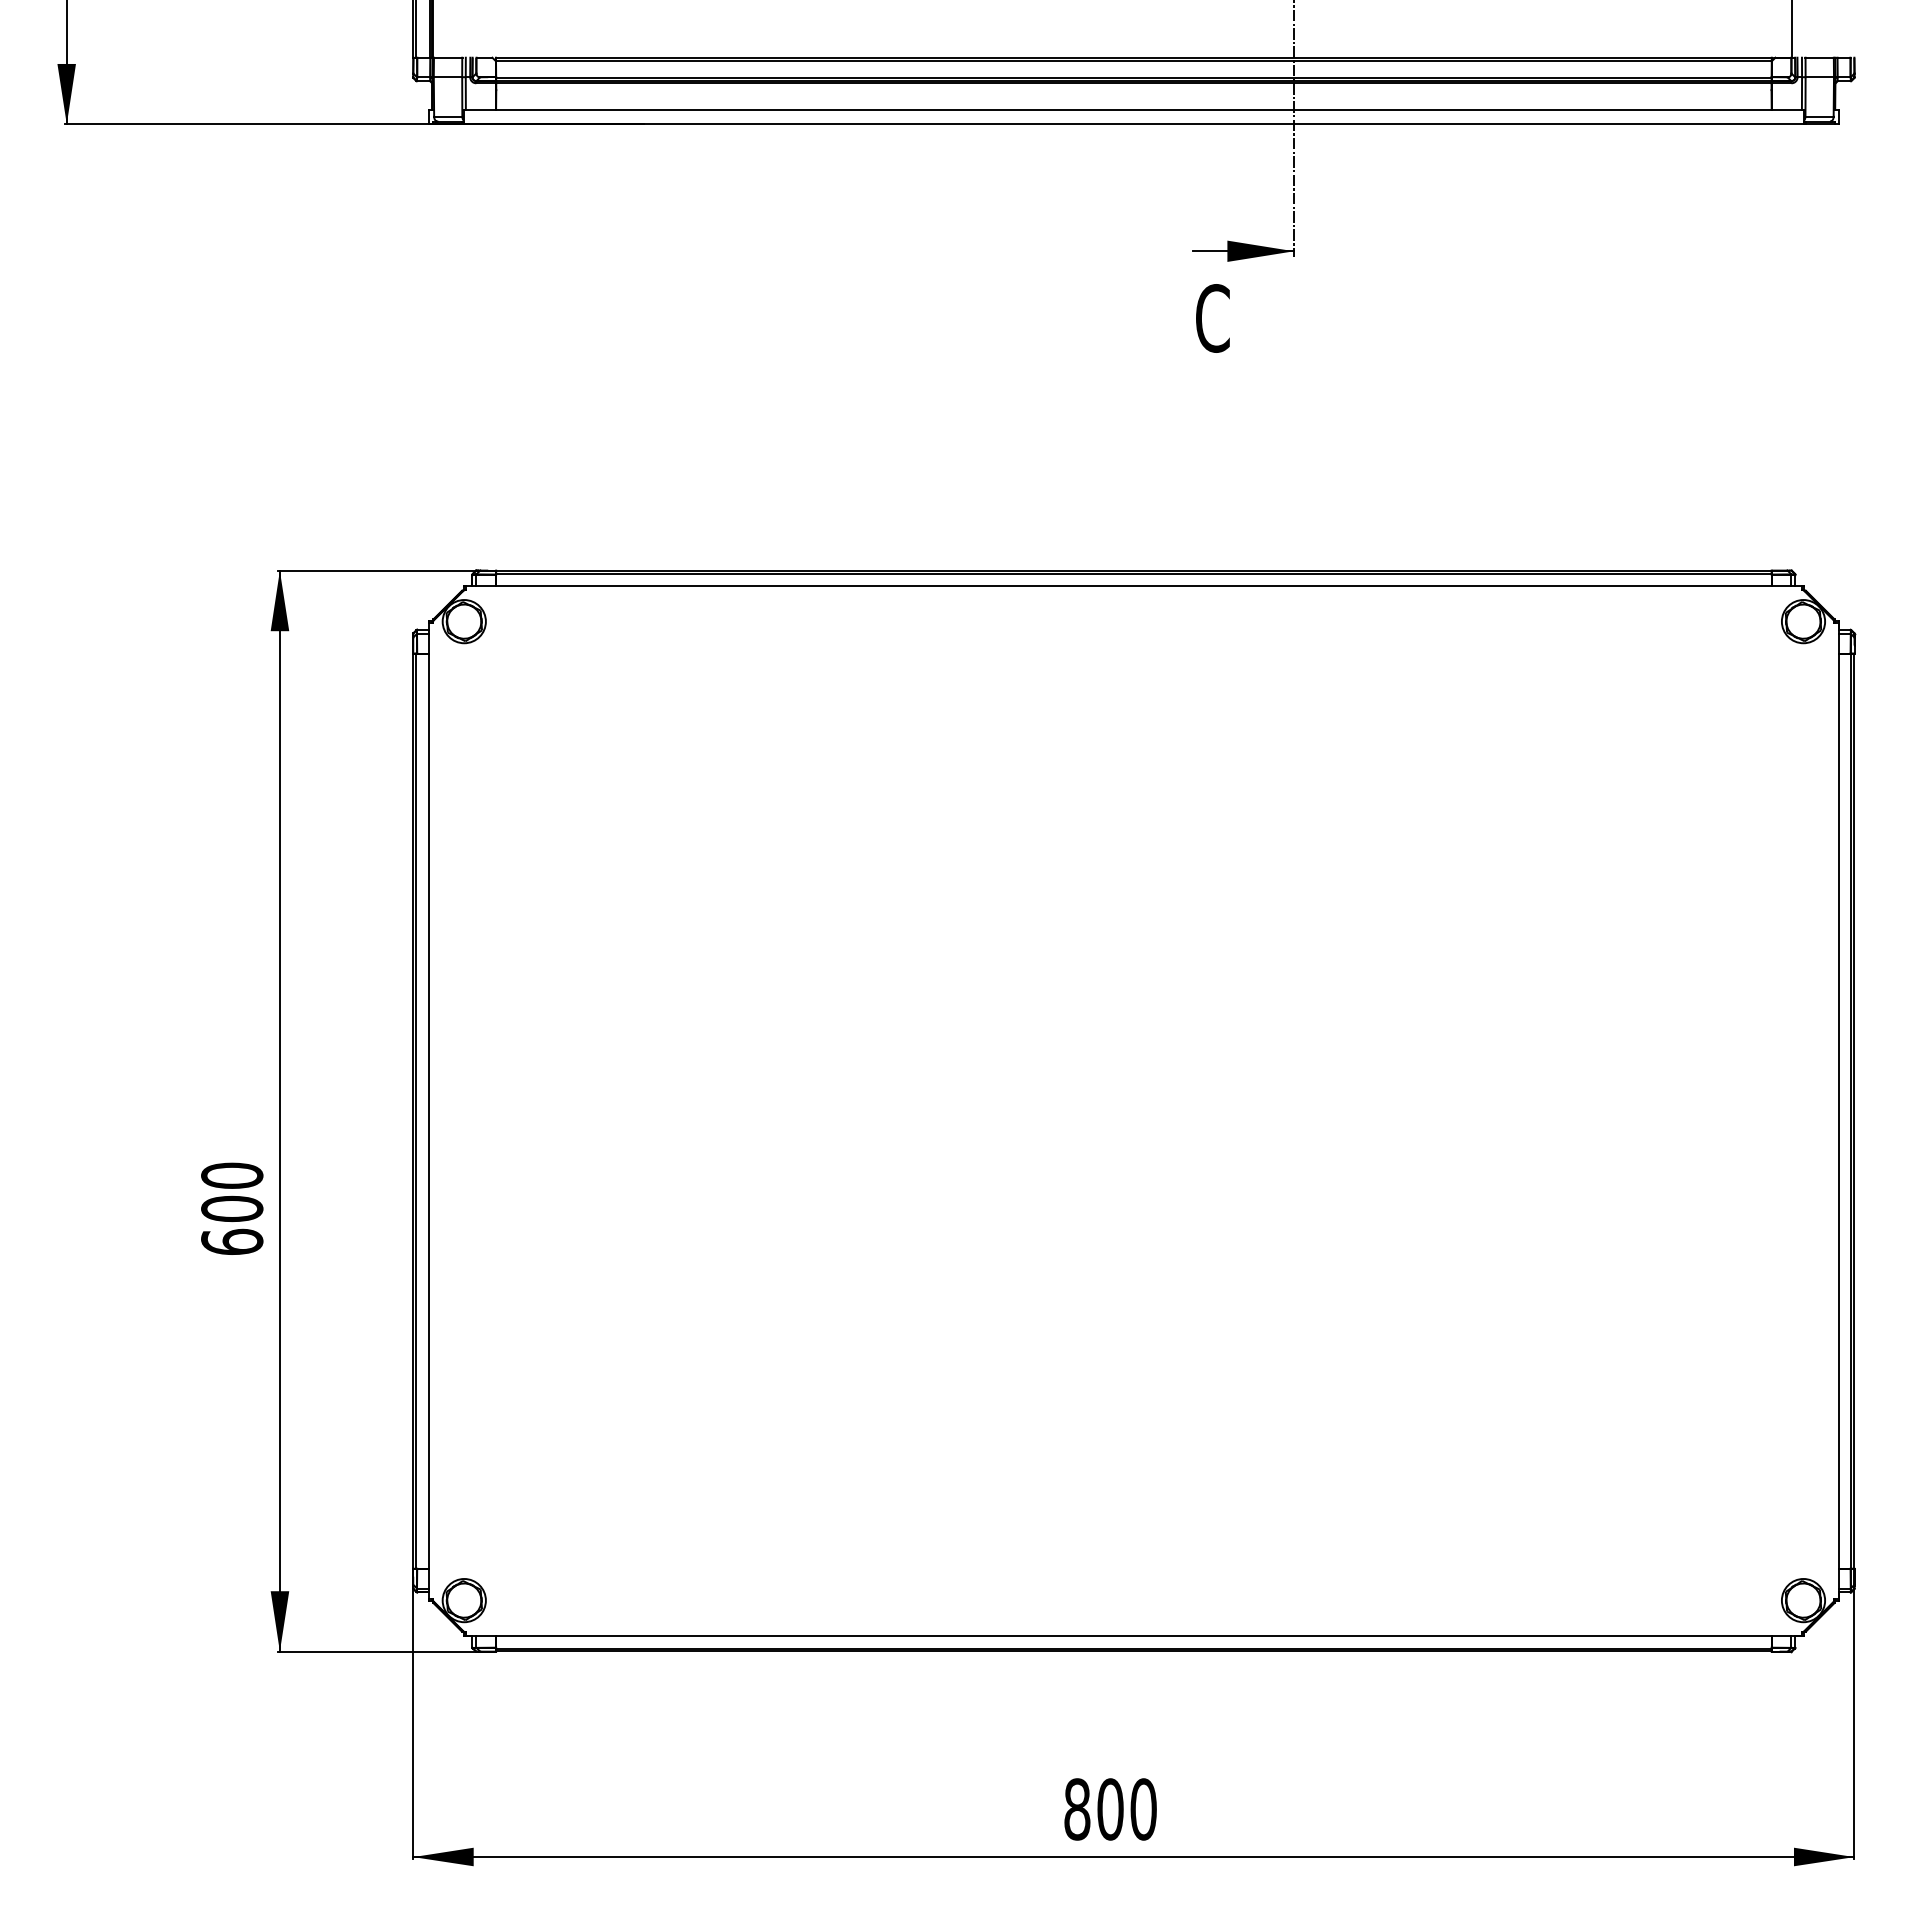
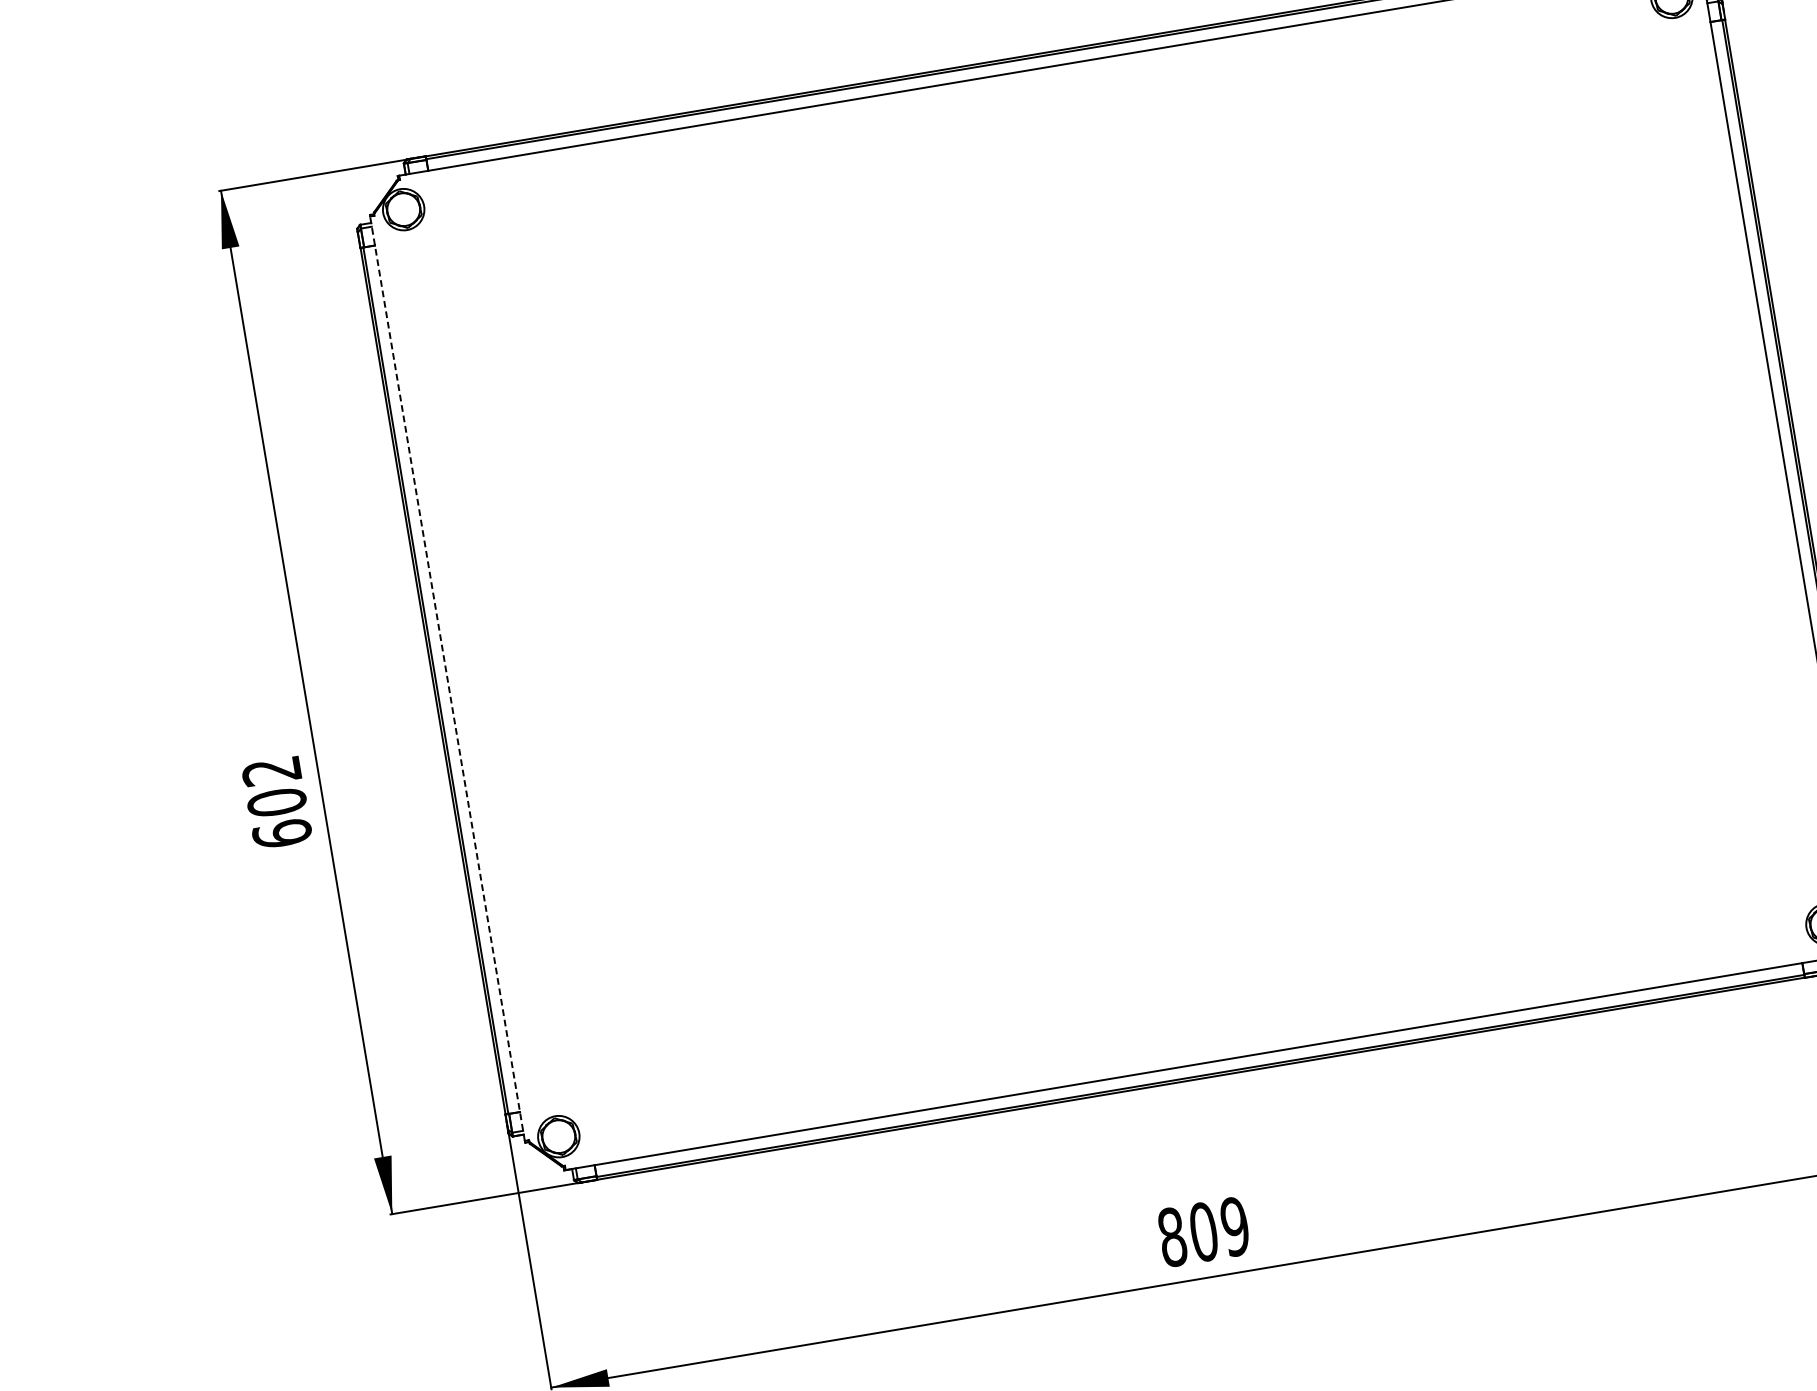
line: (428, 1110) -> (447, 678), solid -> dashed
text: (232, 1175) -> (271, 770), 600 -> 602
text: (1143, 1809) -> (1235, 1226), 800 -> 809

